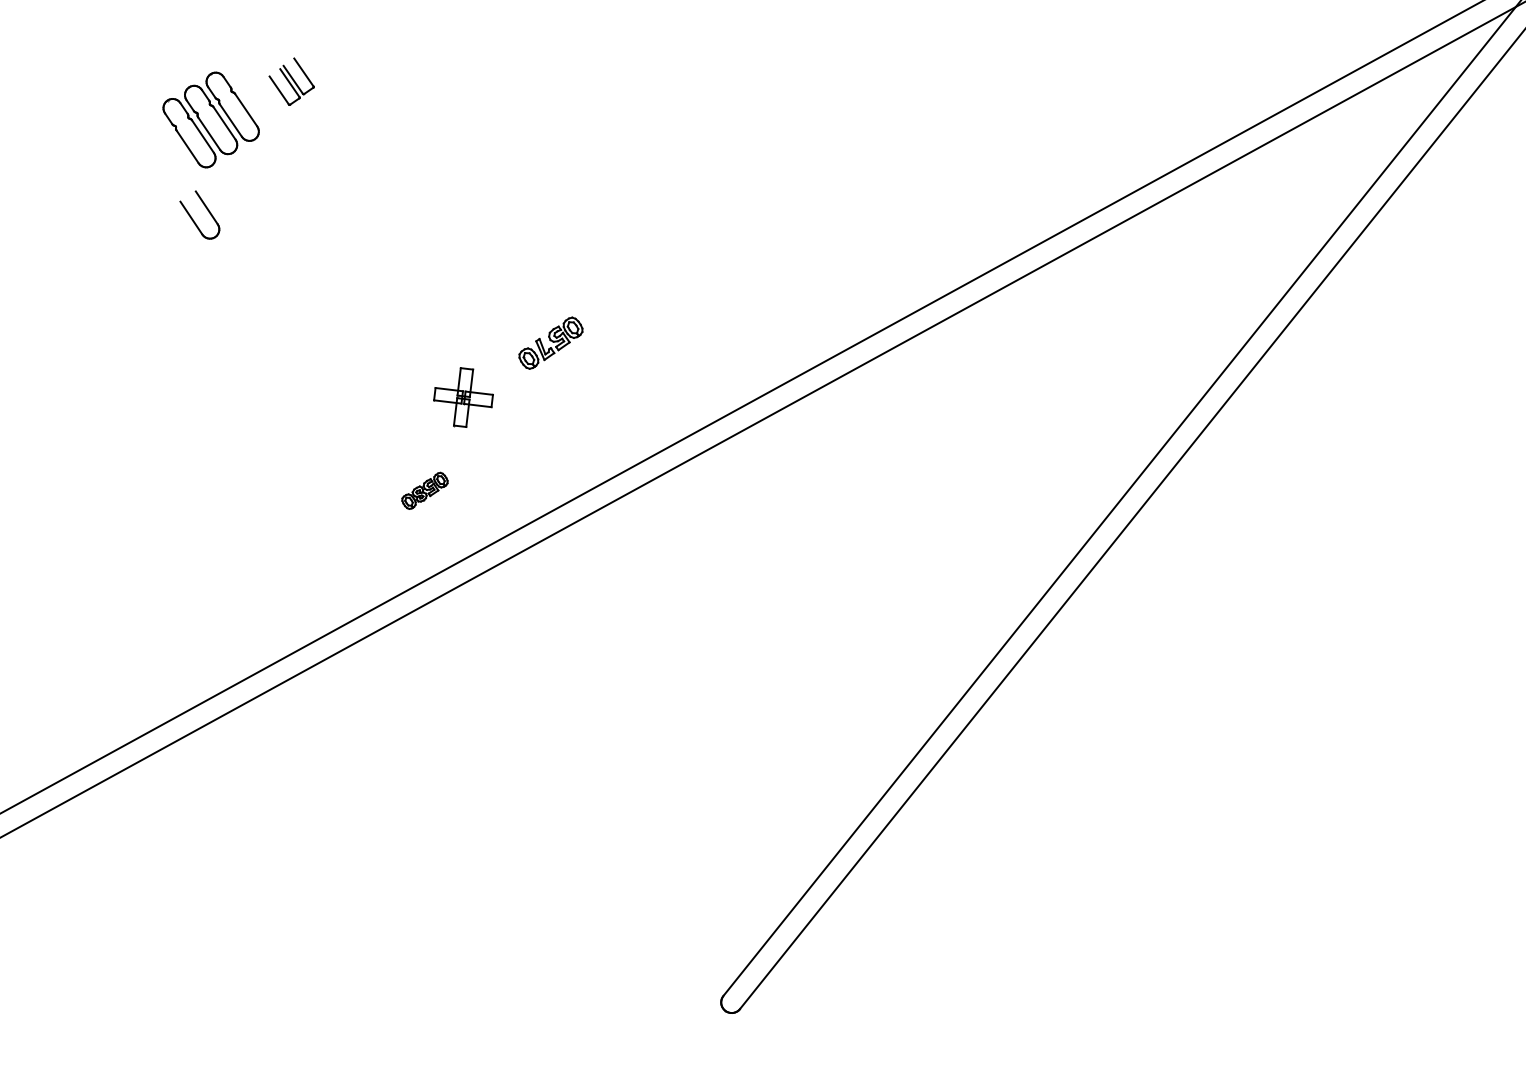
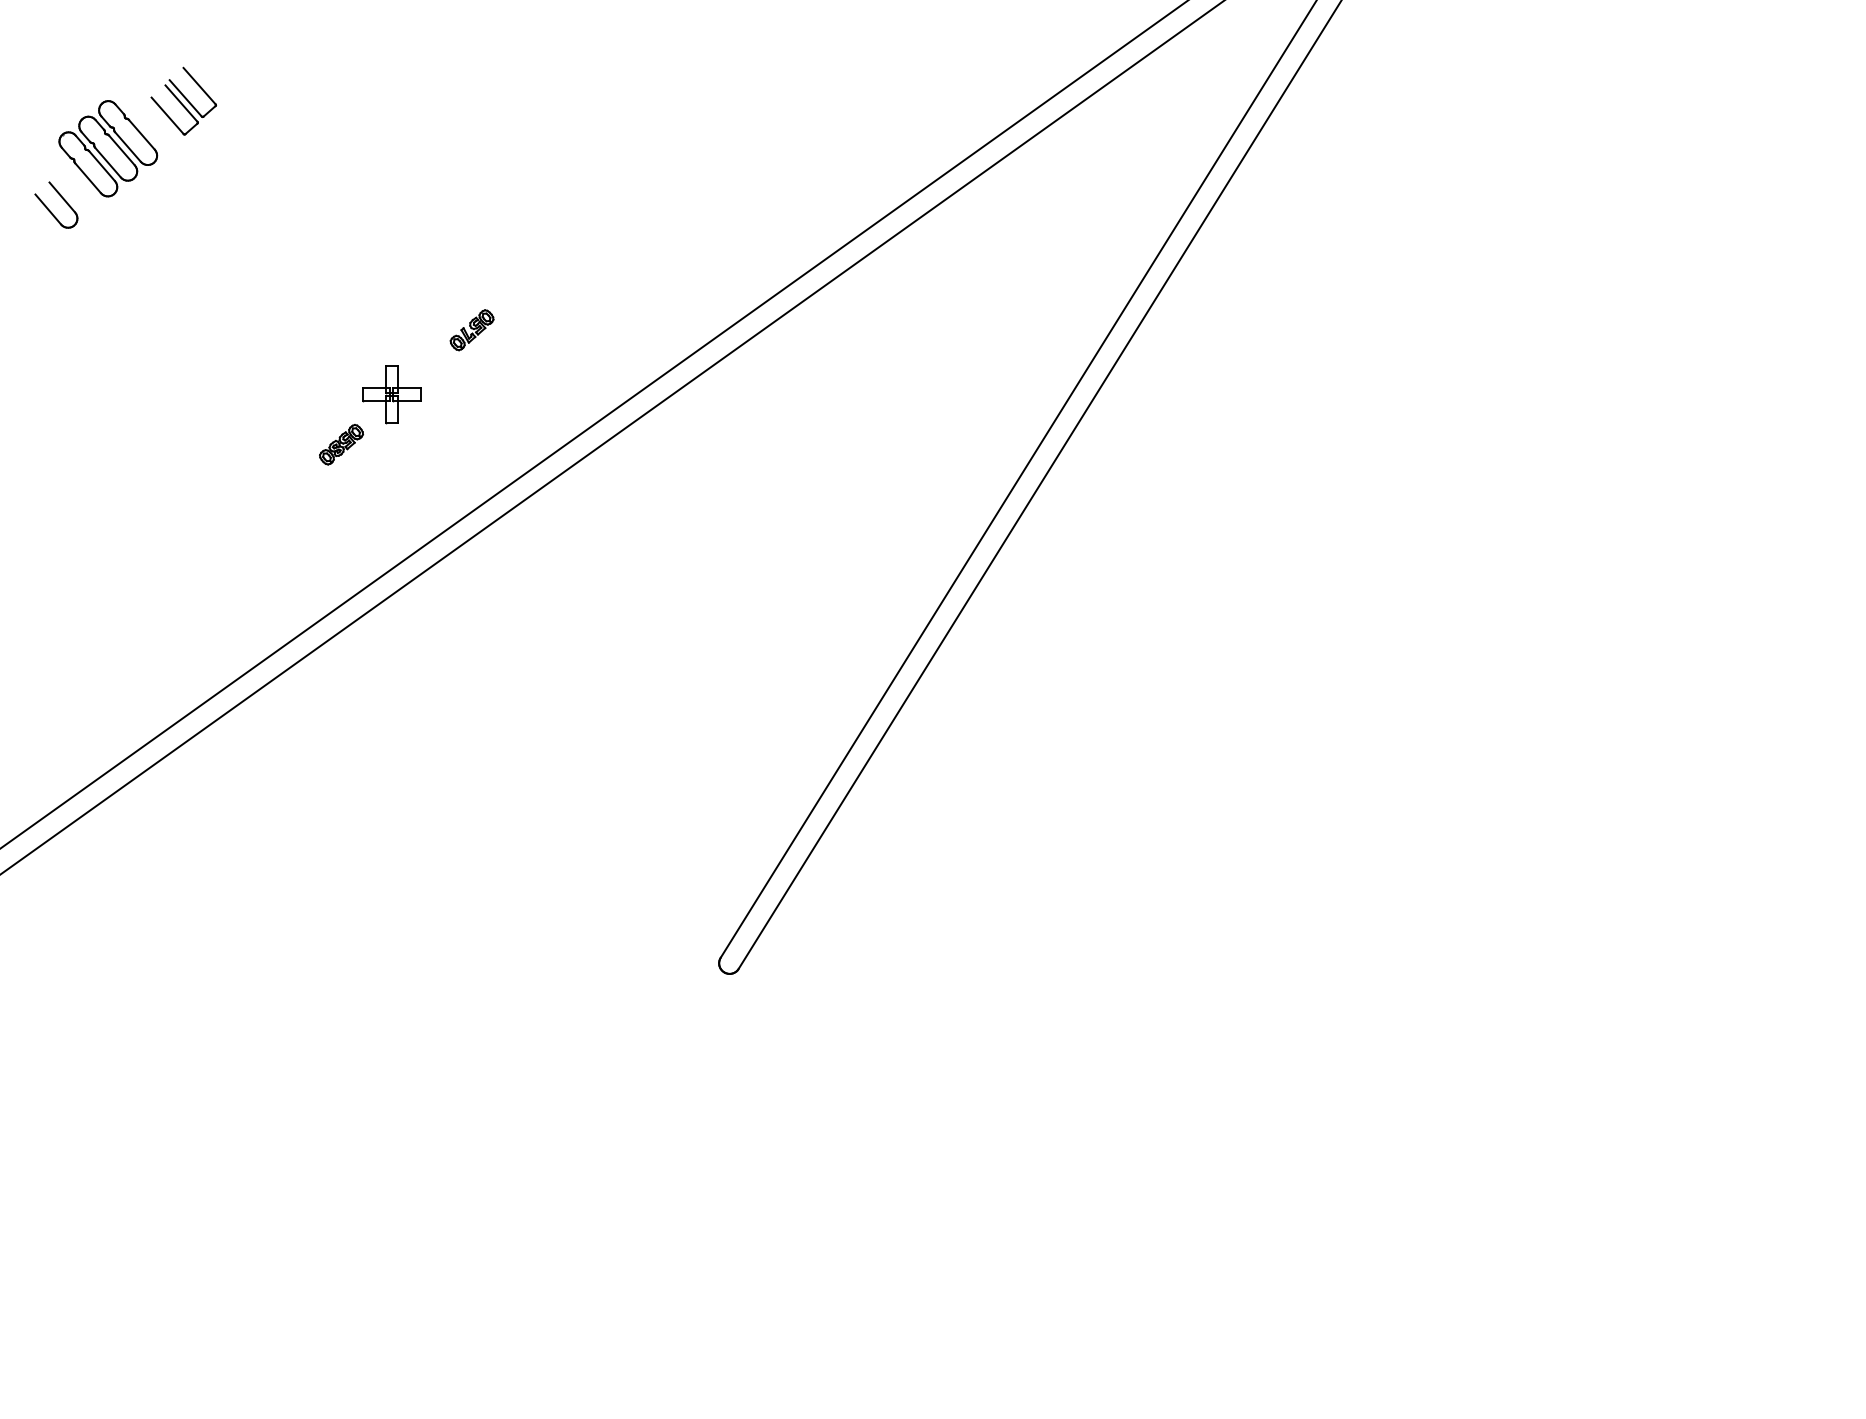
part: (291, 81) -> (183, 100), size x1.43
part: (205, 208) -> (61, 198), moved
part: (550, 343) -> (471, 330), size x0.71
part: (425, 490) -> (341, 444), moved

